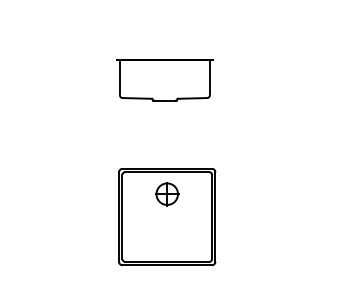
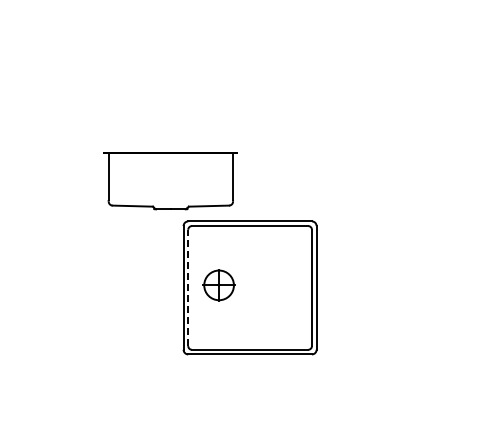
part: (164, 80) -> (170, 181), moved
part: (166, 194) -> (218, 285), moved
line: (122, 216) -> (188, 287), solid -> dashed

